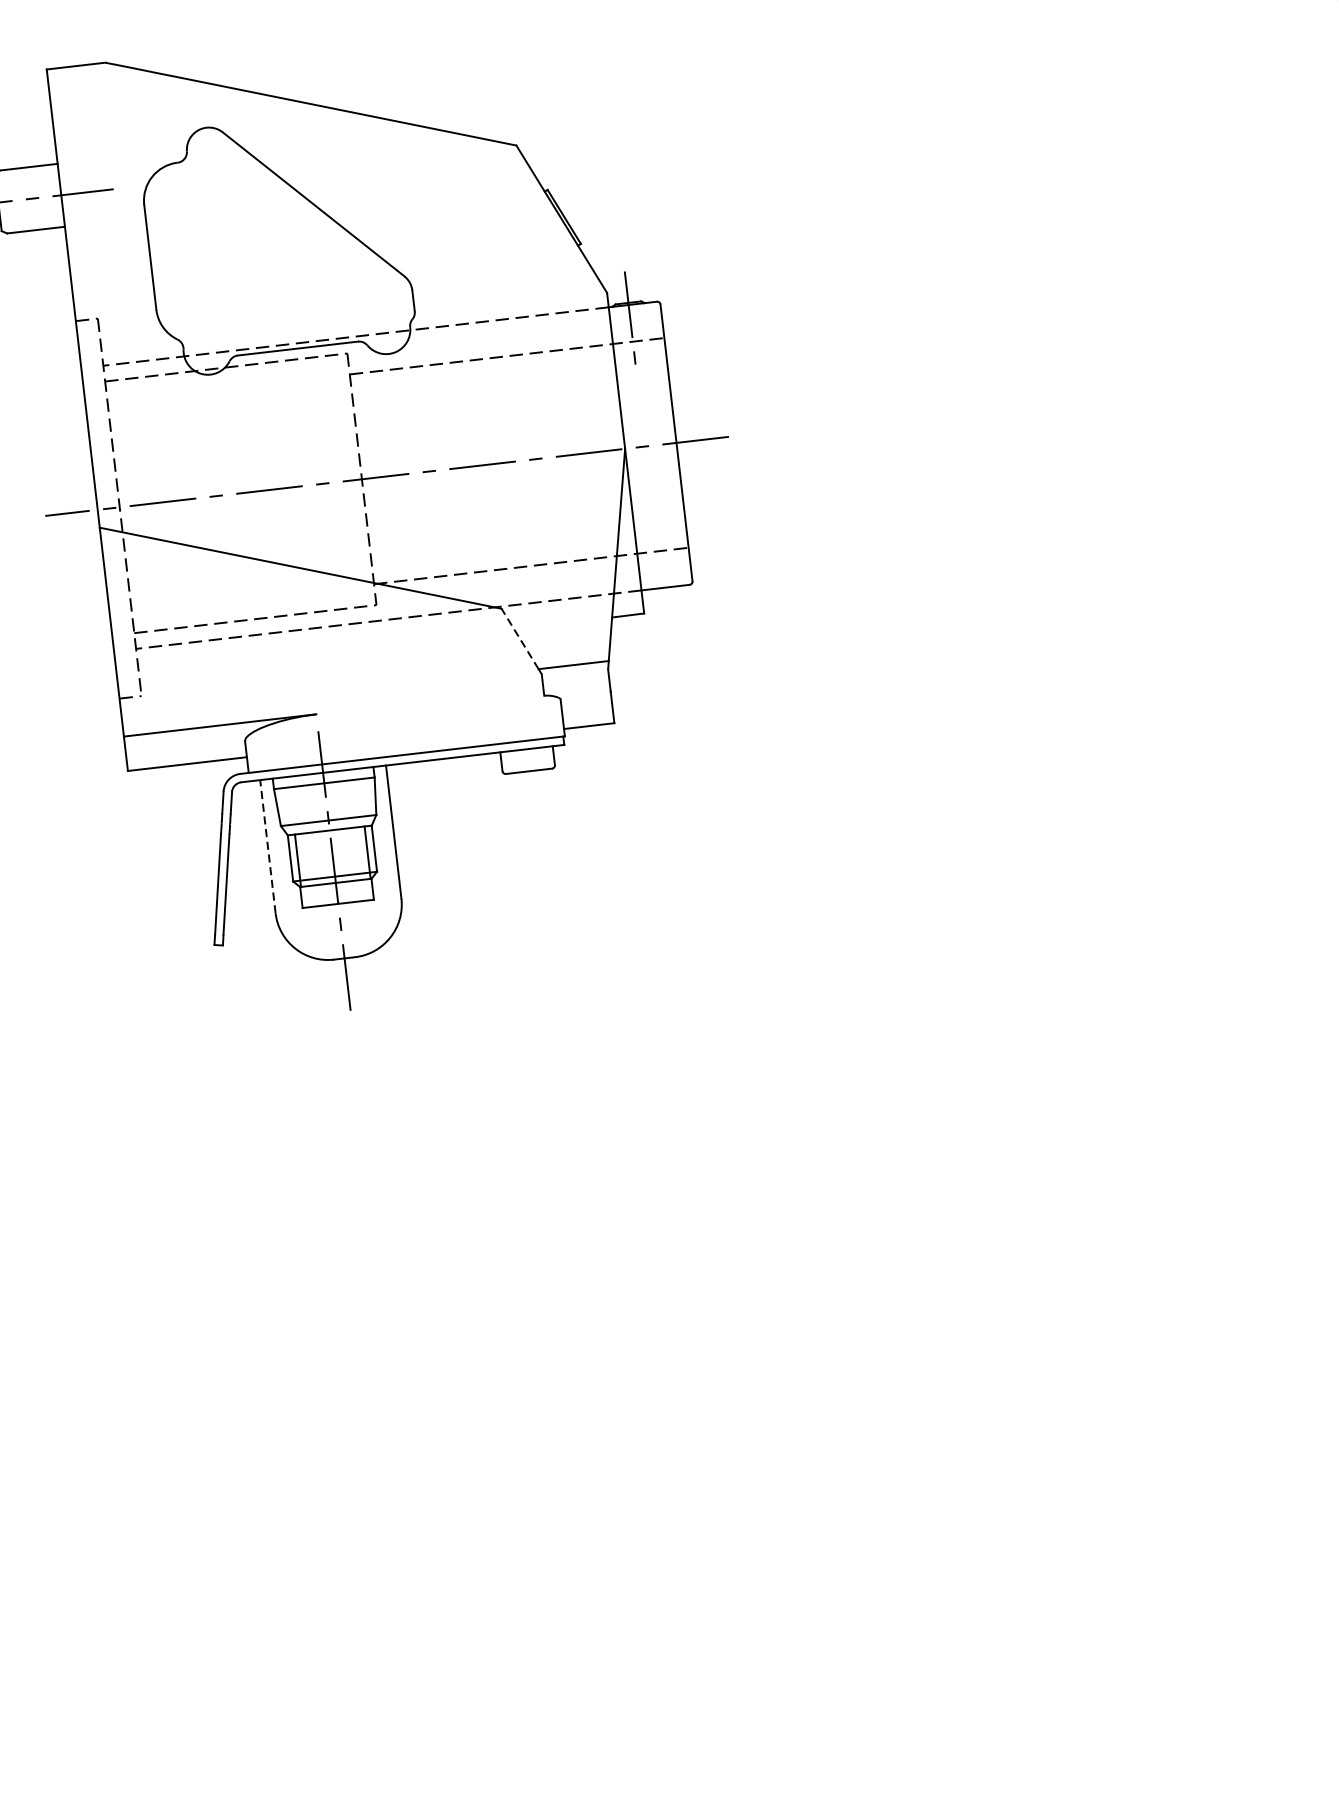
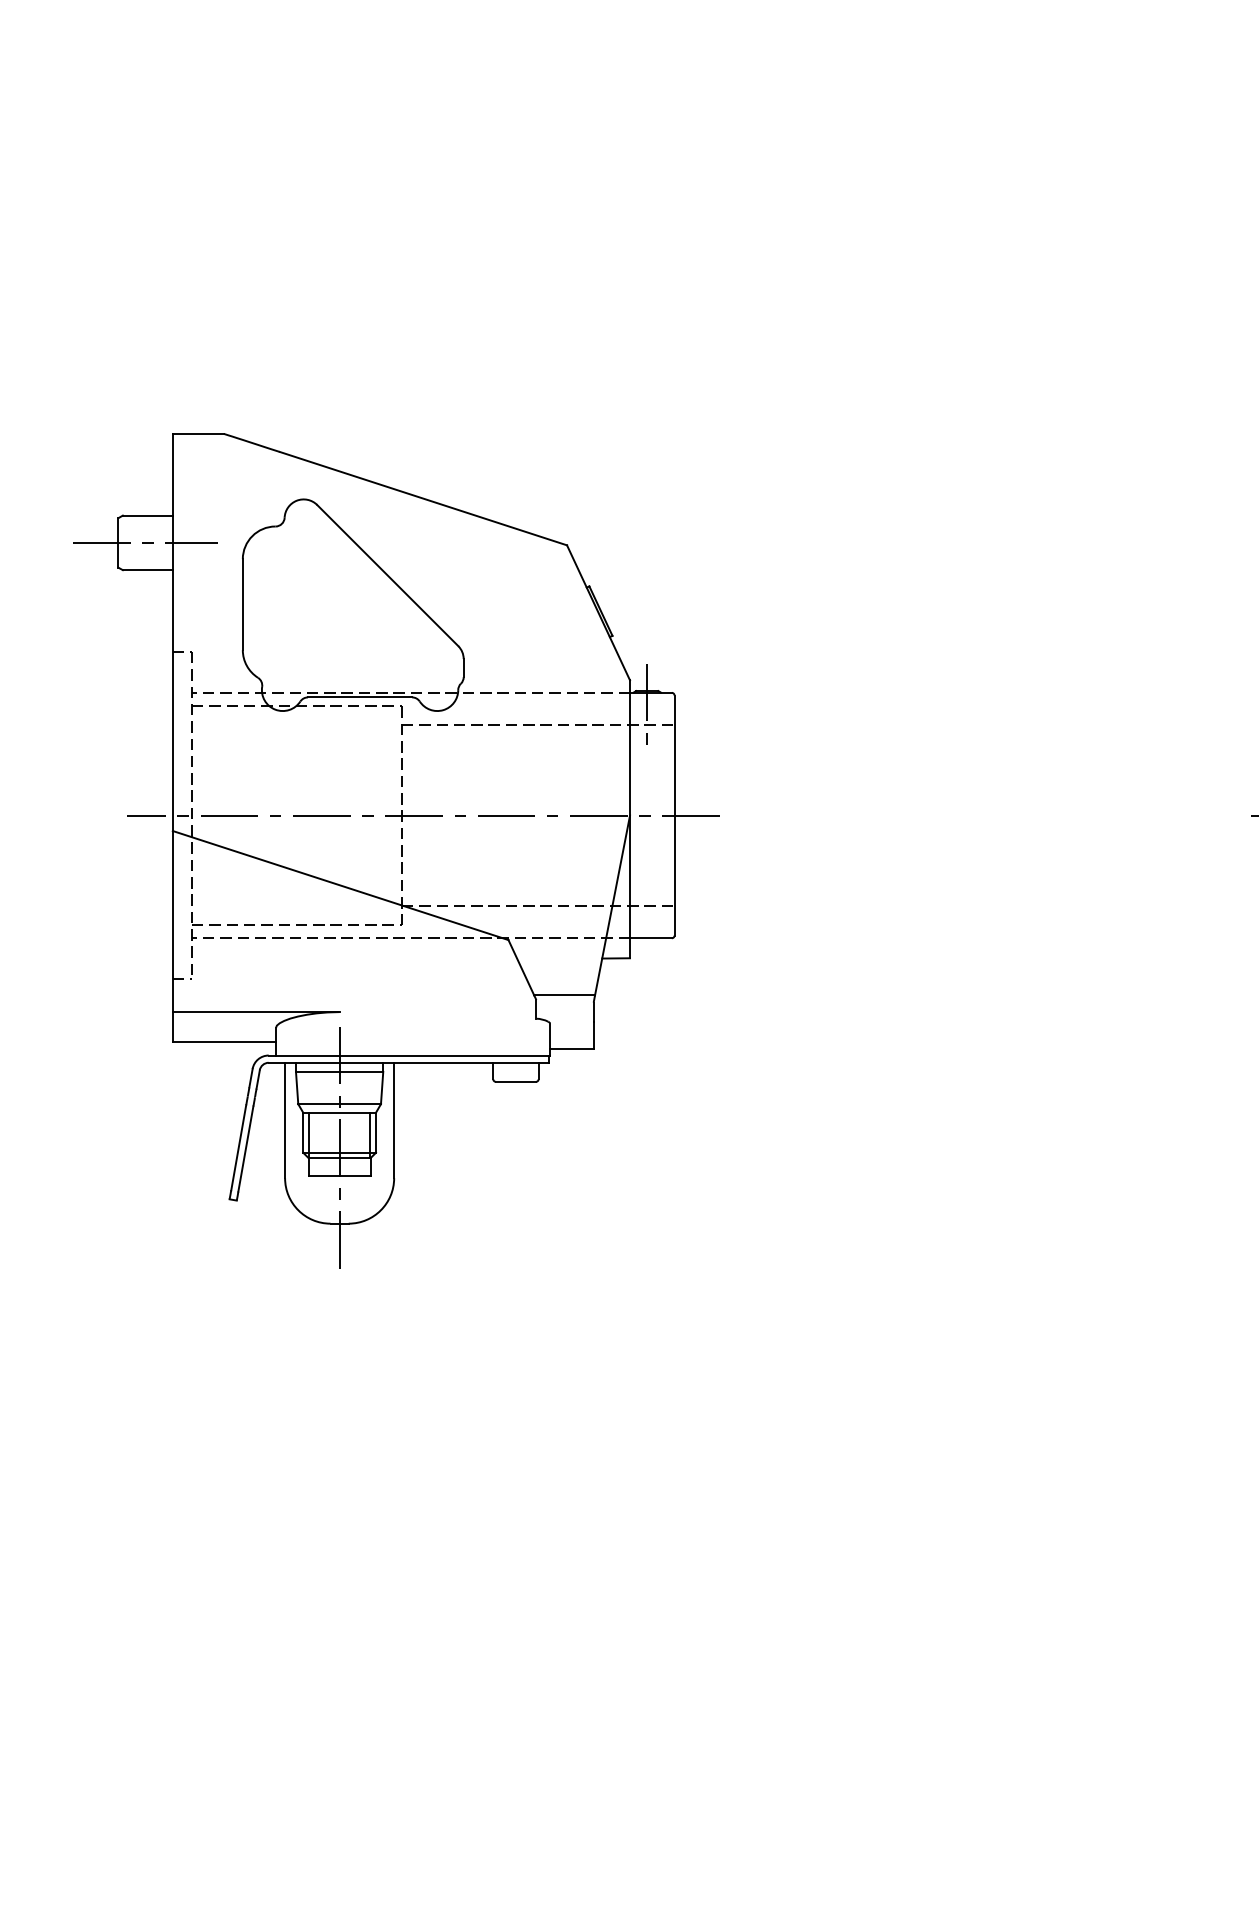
line: (520, 638) -> (521, 967), dashed -> solid
line: (268, 846) -> (285, 1120), dashed -> solid

